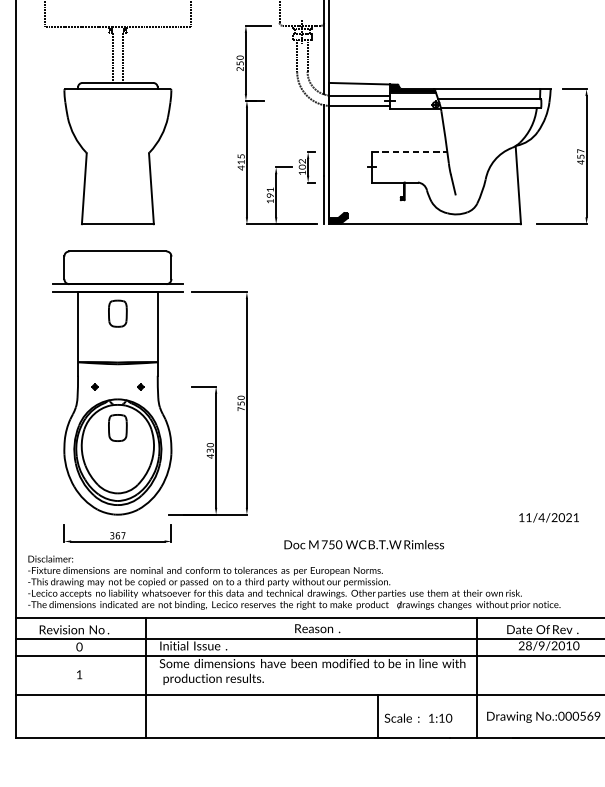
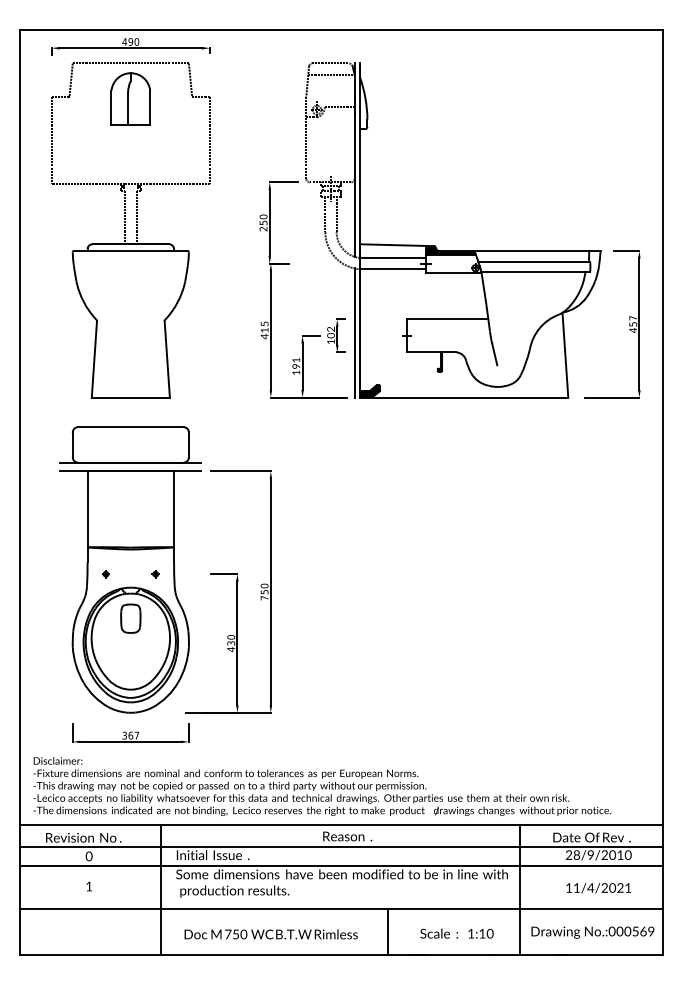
line: (409, 152) -> (447, 319), dashed -> solid
part: (117, 313) -> (130, 494), removed
text: (548, 518) -> (598, 888), moved
text: (363, 544) -> (270, 934), moved
line: (378, 716) -> (388, 931), moved

